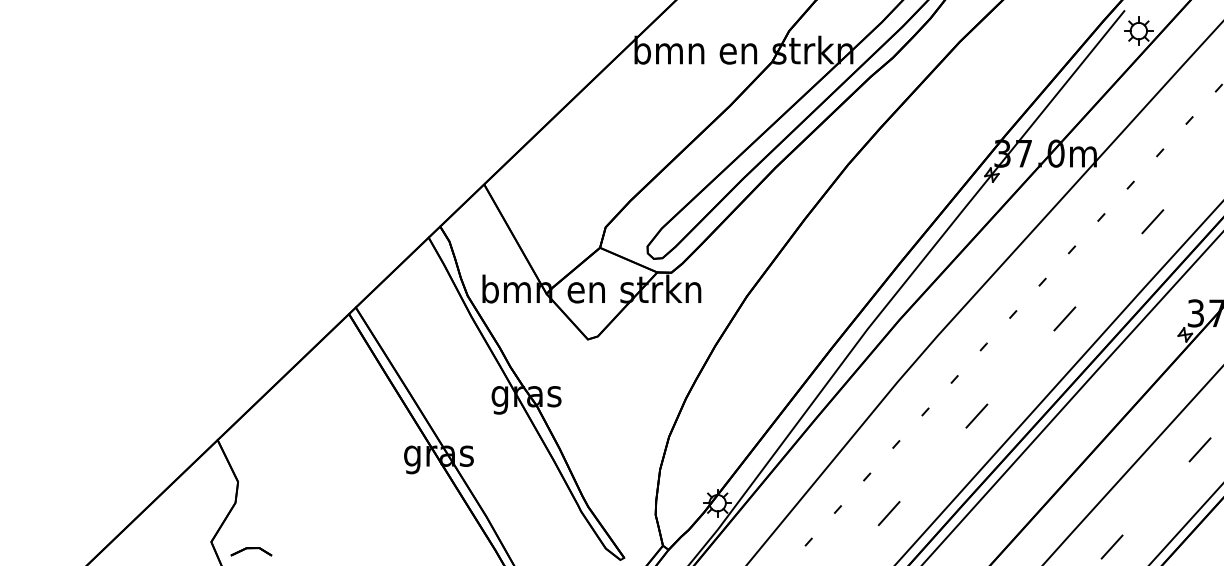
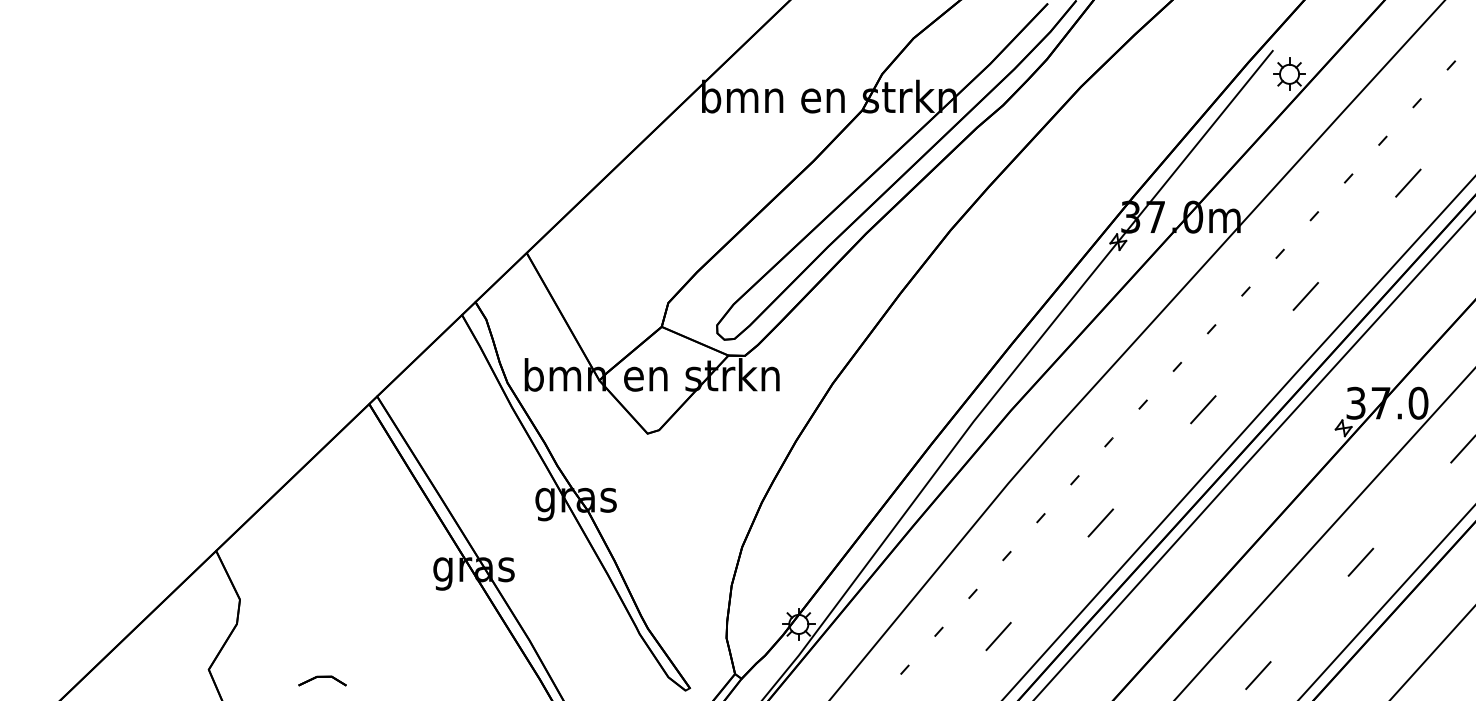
part: (251, 551) -> (322, 680), moved

